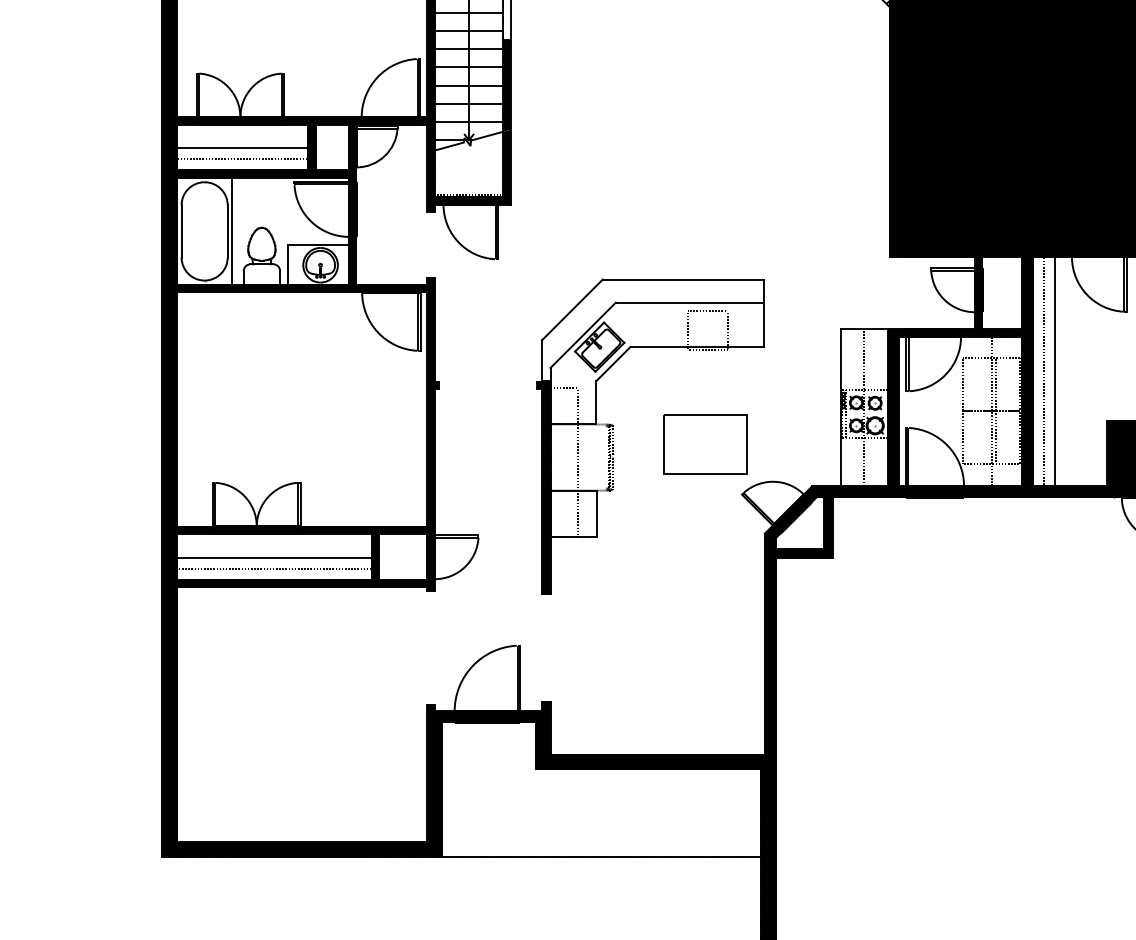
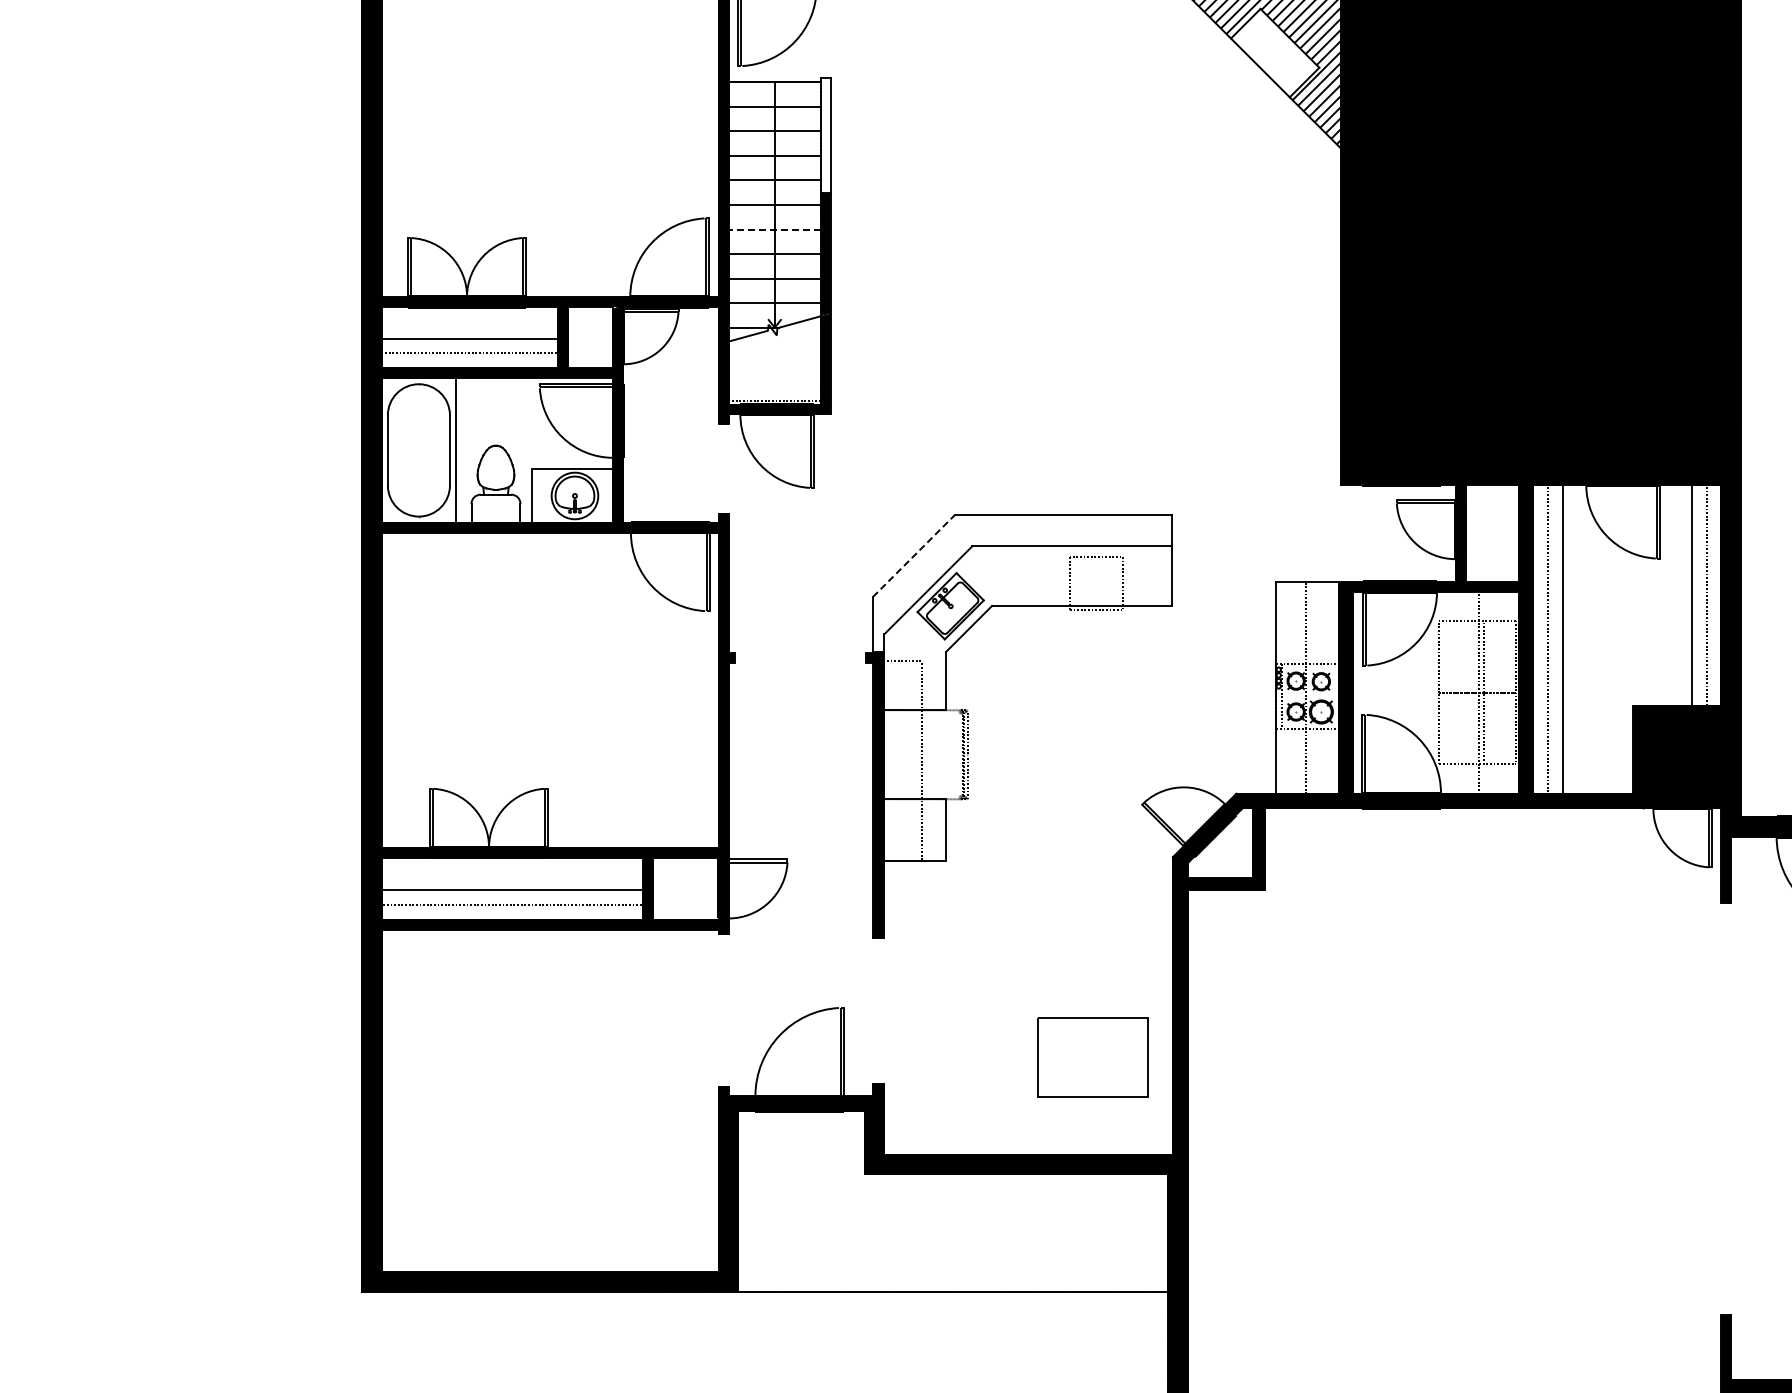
line: (468, 67) -> (774, 229), solid -> dashed
line: (572, 310) -> (913, 556), solid -> dashed
part: (705, 444) -> (1092, 1057), moved

